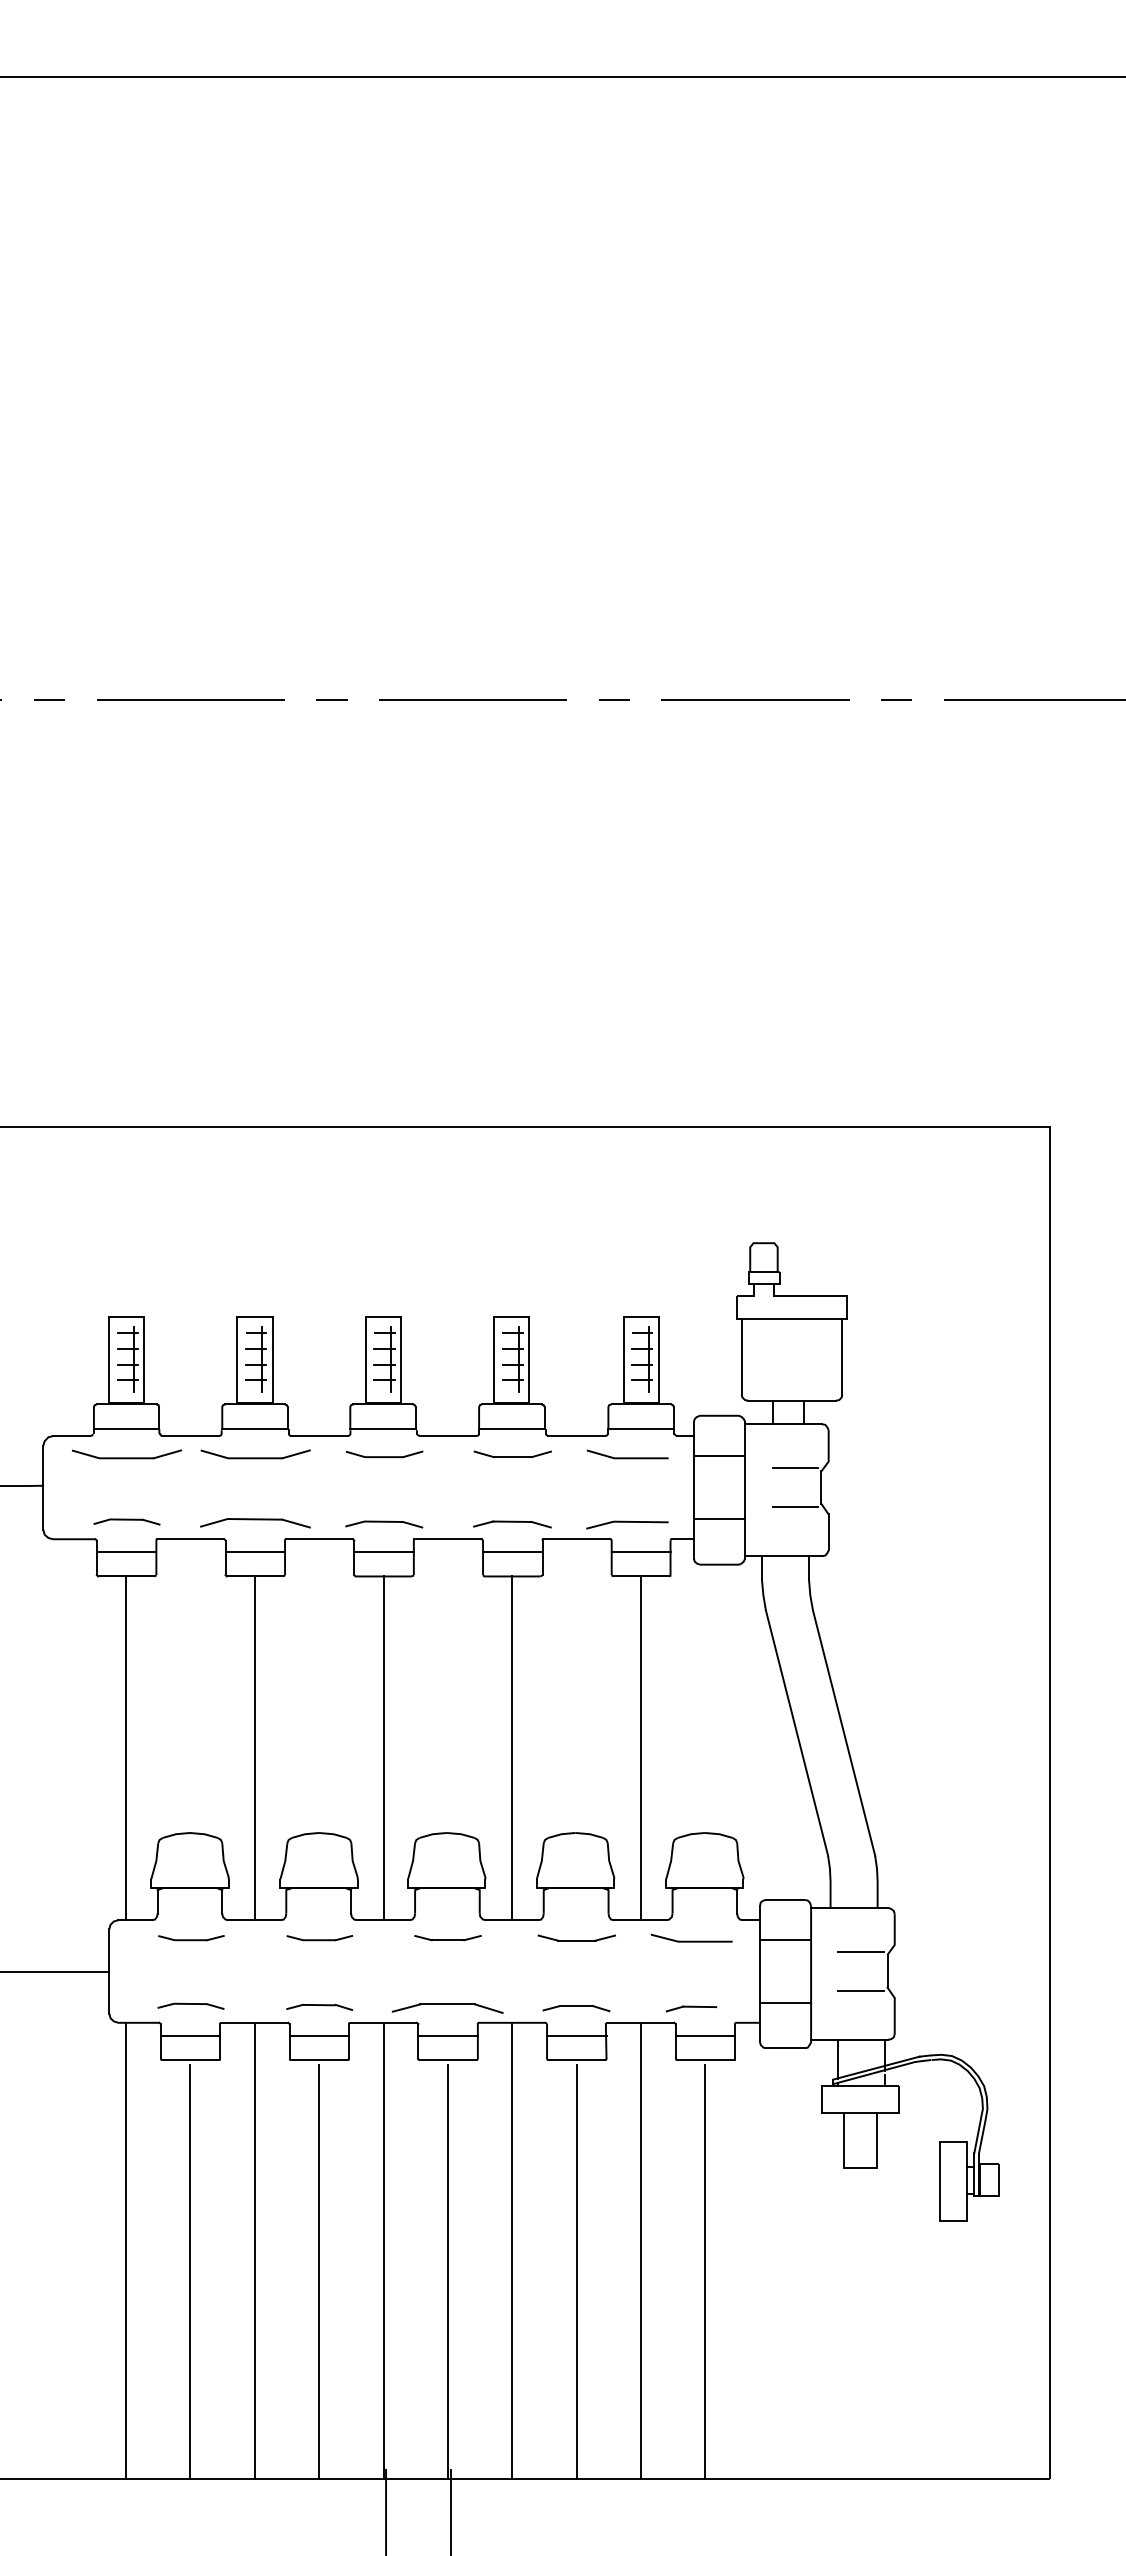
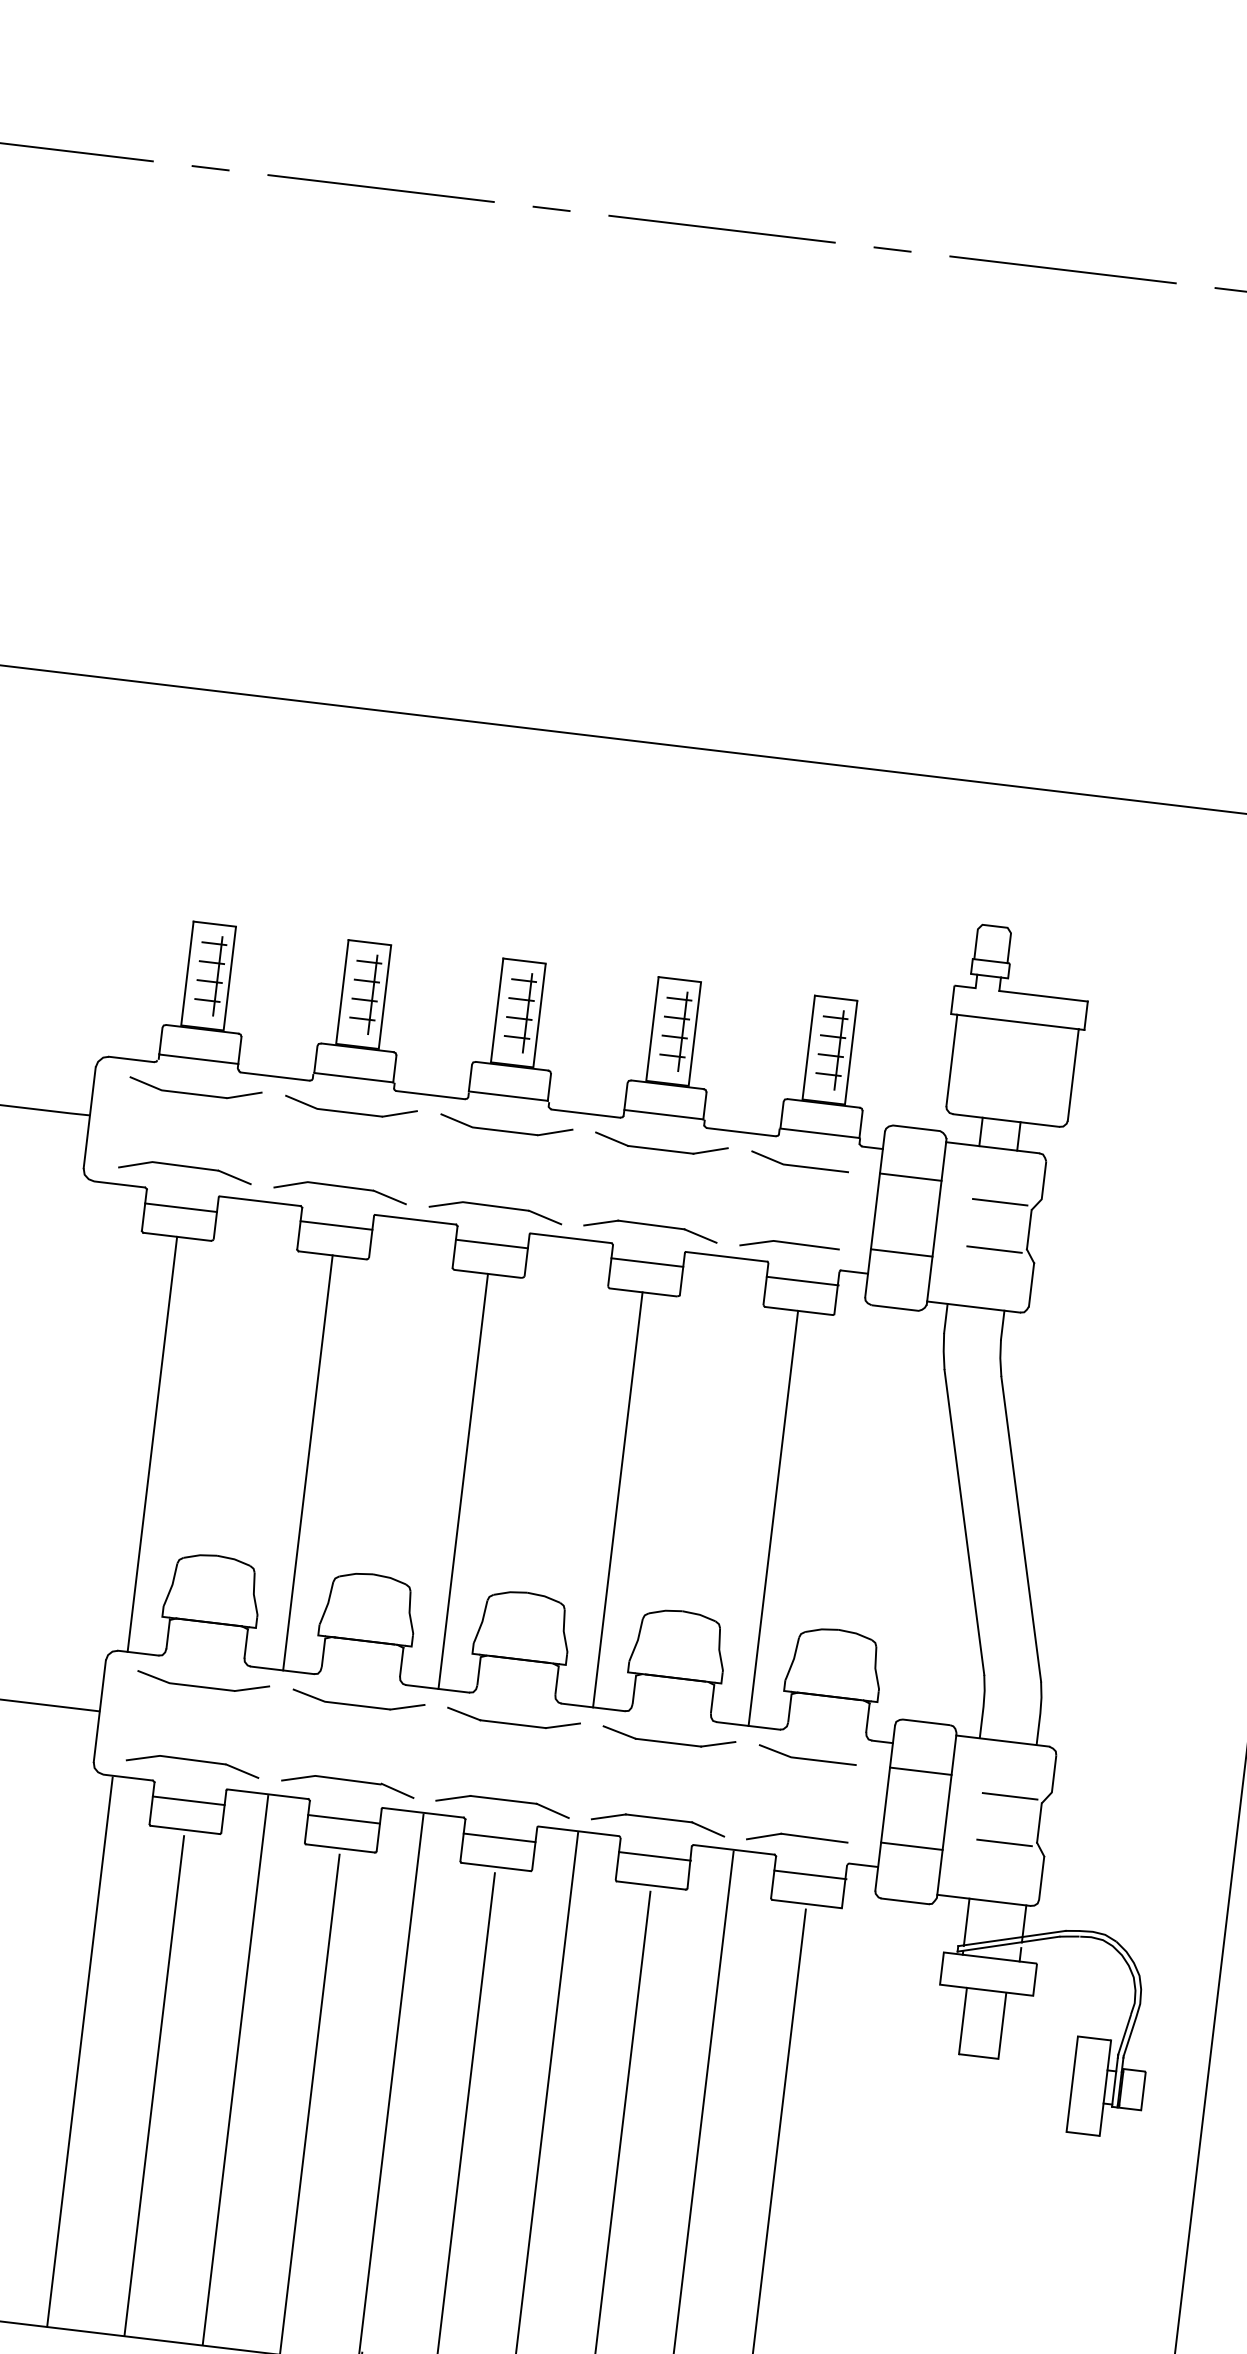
part: (384, 1454) -> (506, 1126), size x1.43
part: (512, 1454) -> (661, 1145), size x1.43
part: (126, 1521) -> (185, 1170), size x1.67
part: (383, 1524) -> (495, 1211), size x1.43
part: (512, 1524) -> (650, 1229), size x1.43
part: (191, 1937) -> (203, 1682), size x1.67
part: (319, 1937) -> (358, 1700), size x1.67
part: (447, 1937) -> (513, 1719), size x1.67
part: (576, 1937) -> (668, 1737), size x1.43
part: (190, 2006) -> (192, 1765), size x1.67
part: (319, 2007) -> (348, 1785), size x1.67
part: (576, 2008) -> (658, 1823), size x1.67
part: (691, 2008) -> (797, 1839), size x1.67

